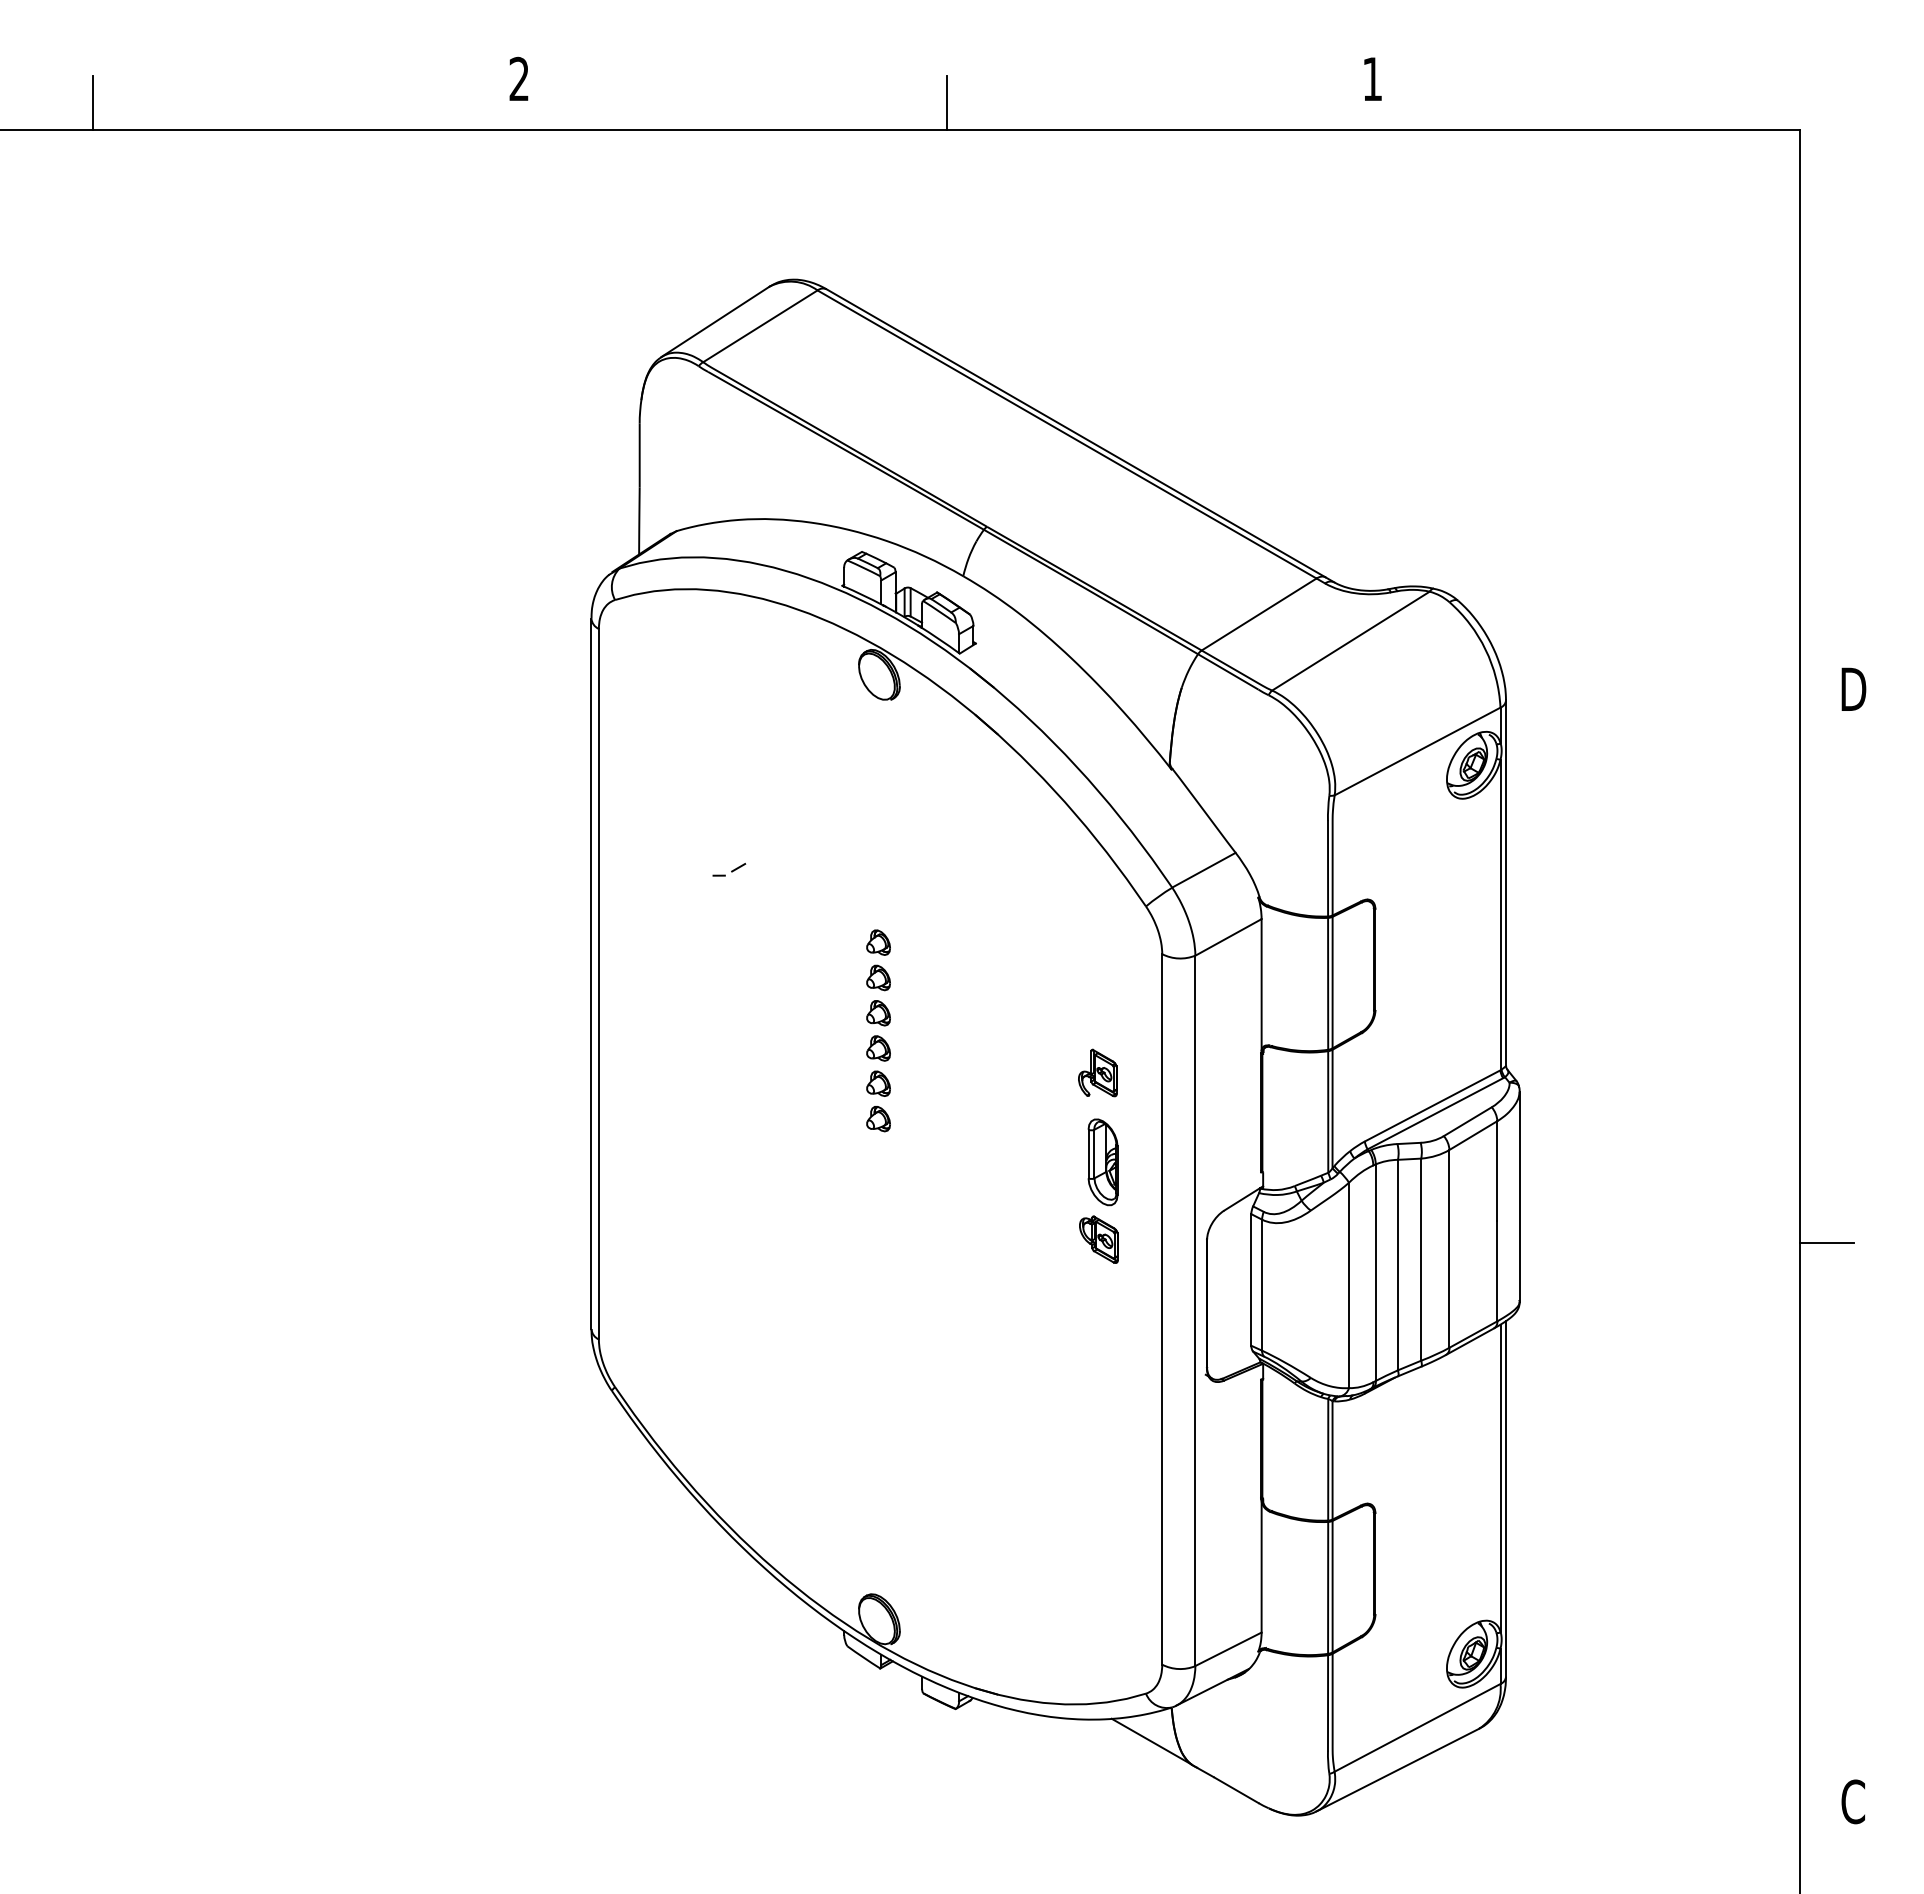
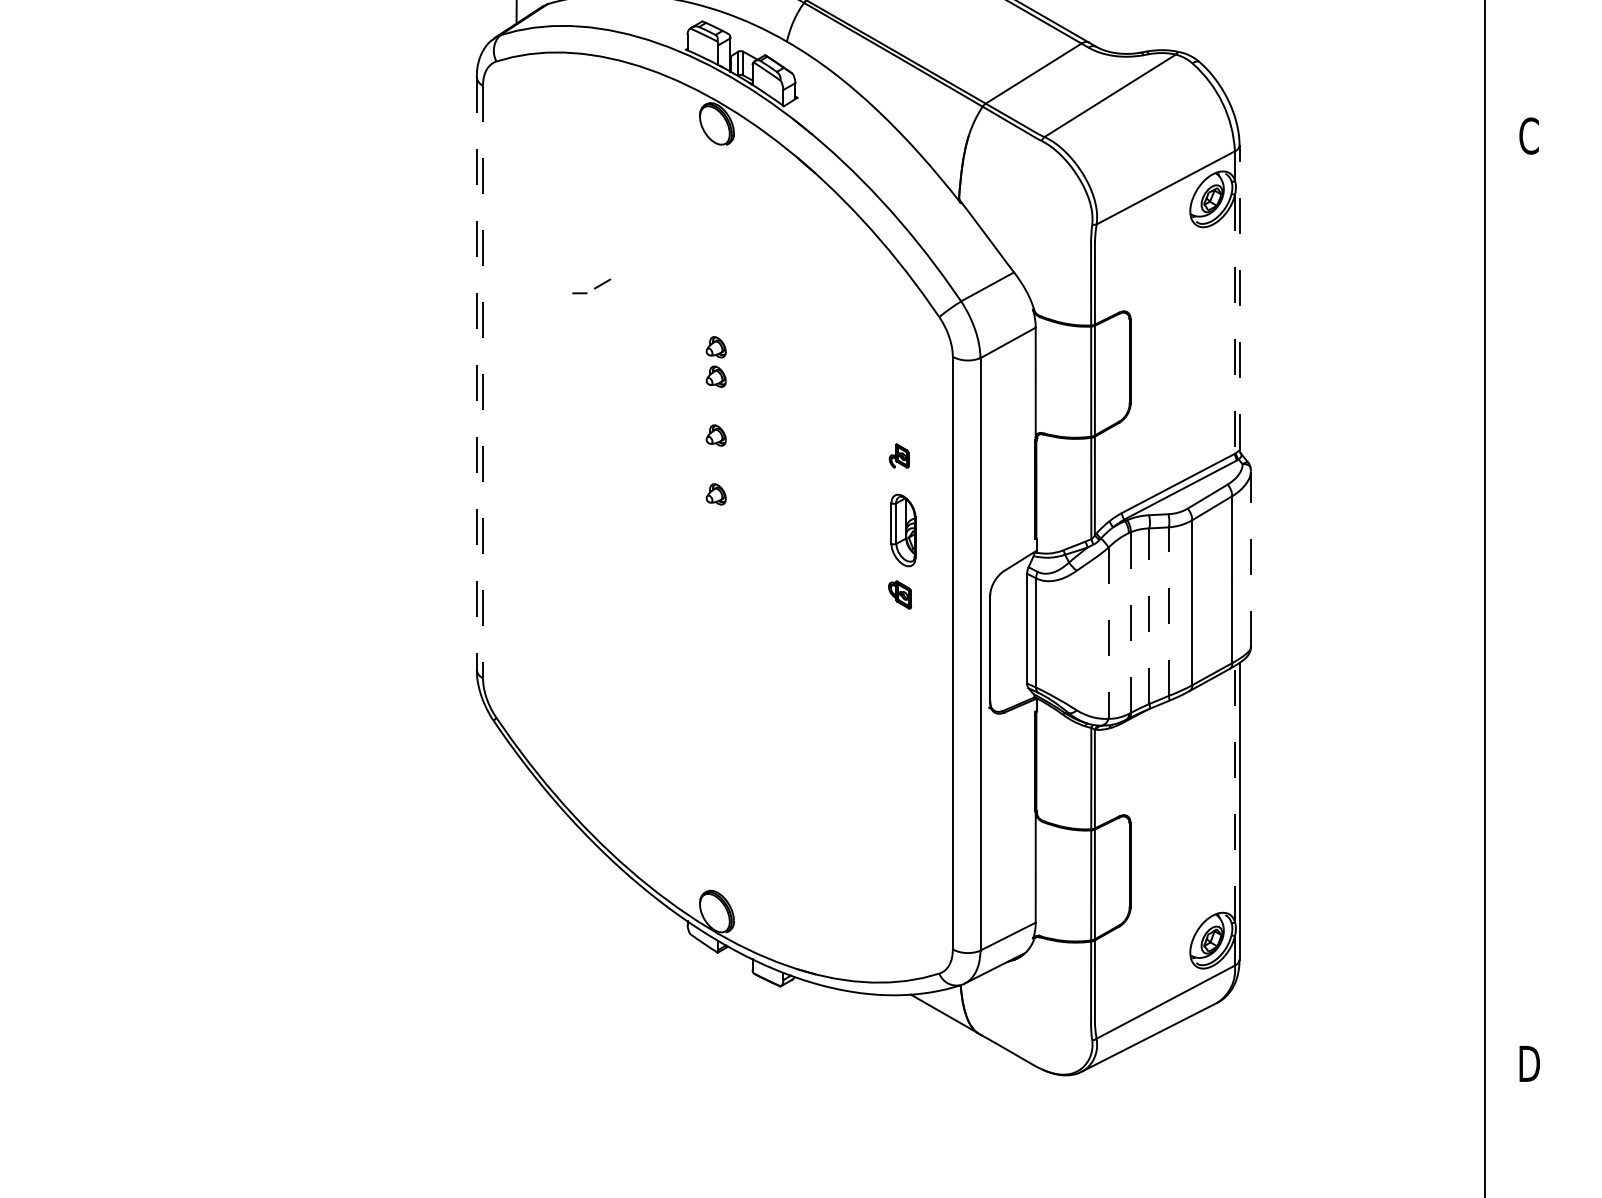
text: (1853, 689) -> (1529, 136), D -> C
part: (729, 869) -> (591, 286), size x1.4
line: (1506, 883) -> (1239, 297), solid -> dashed
line: (1500, 915) -> (1234, 324), solid -> dashed
line: (591, 974) -> (476, 373), solid -> dashed
line: (598, 984) -> (482, 382), solid -> dashed
part: (878, 1013) -> (716, 406), removed
part: (1097, 1072) -> (898, 455), size x0.6
part: (878, 1083) -> (716, 464), removed
line: (1519, 1196) -> (1250, 559), solid -> dashed
part: (1098, 1239) -> (899, 594), size x0.7
line: (1826, 1242) -> (1506, 597), removed
line: (1421, 1259) -> (1169, 611), solid -> dashed
line: (1397, 1264) -> (1149, 615), solid -> dashed
line: (1375, 1272) -> (1130, 622), solid -> dashed
line: (1349, 1285) -> (1109, 633), solid -> dashed
line: (1500, 1478) -> (1234, 794), solid -> dashed
text: (1853, 1801) -> (1529, 1063), C -> D

